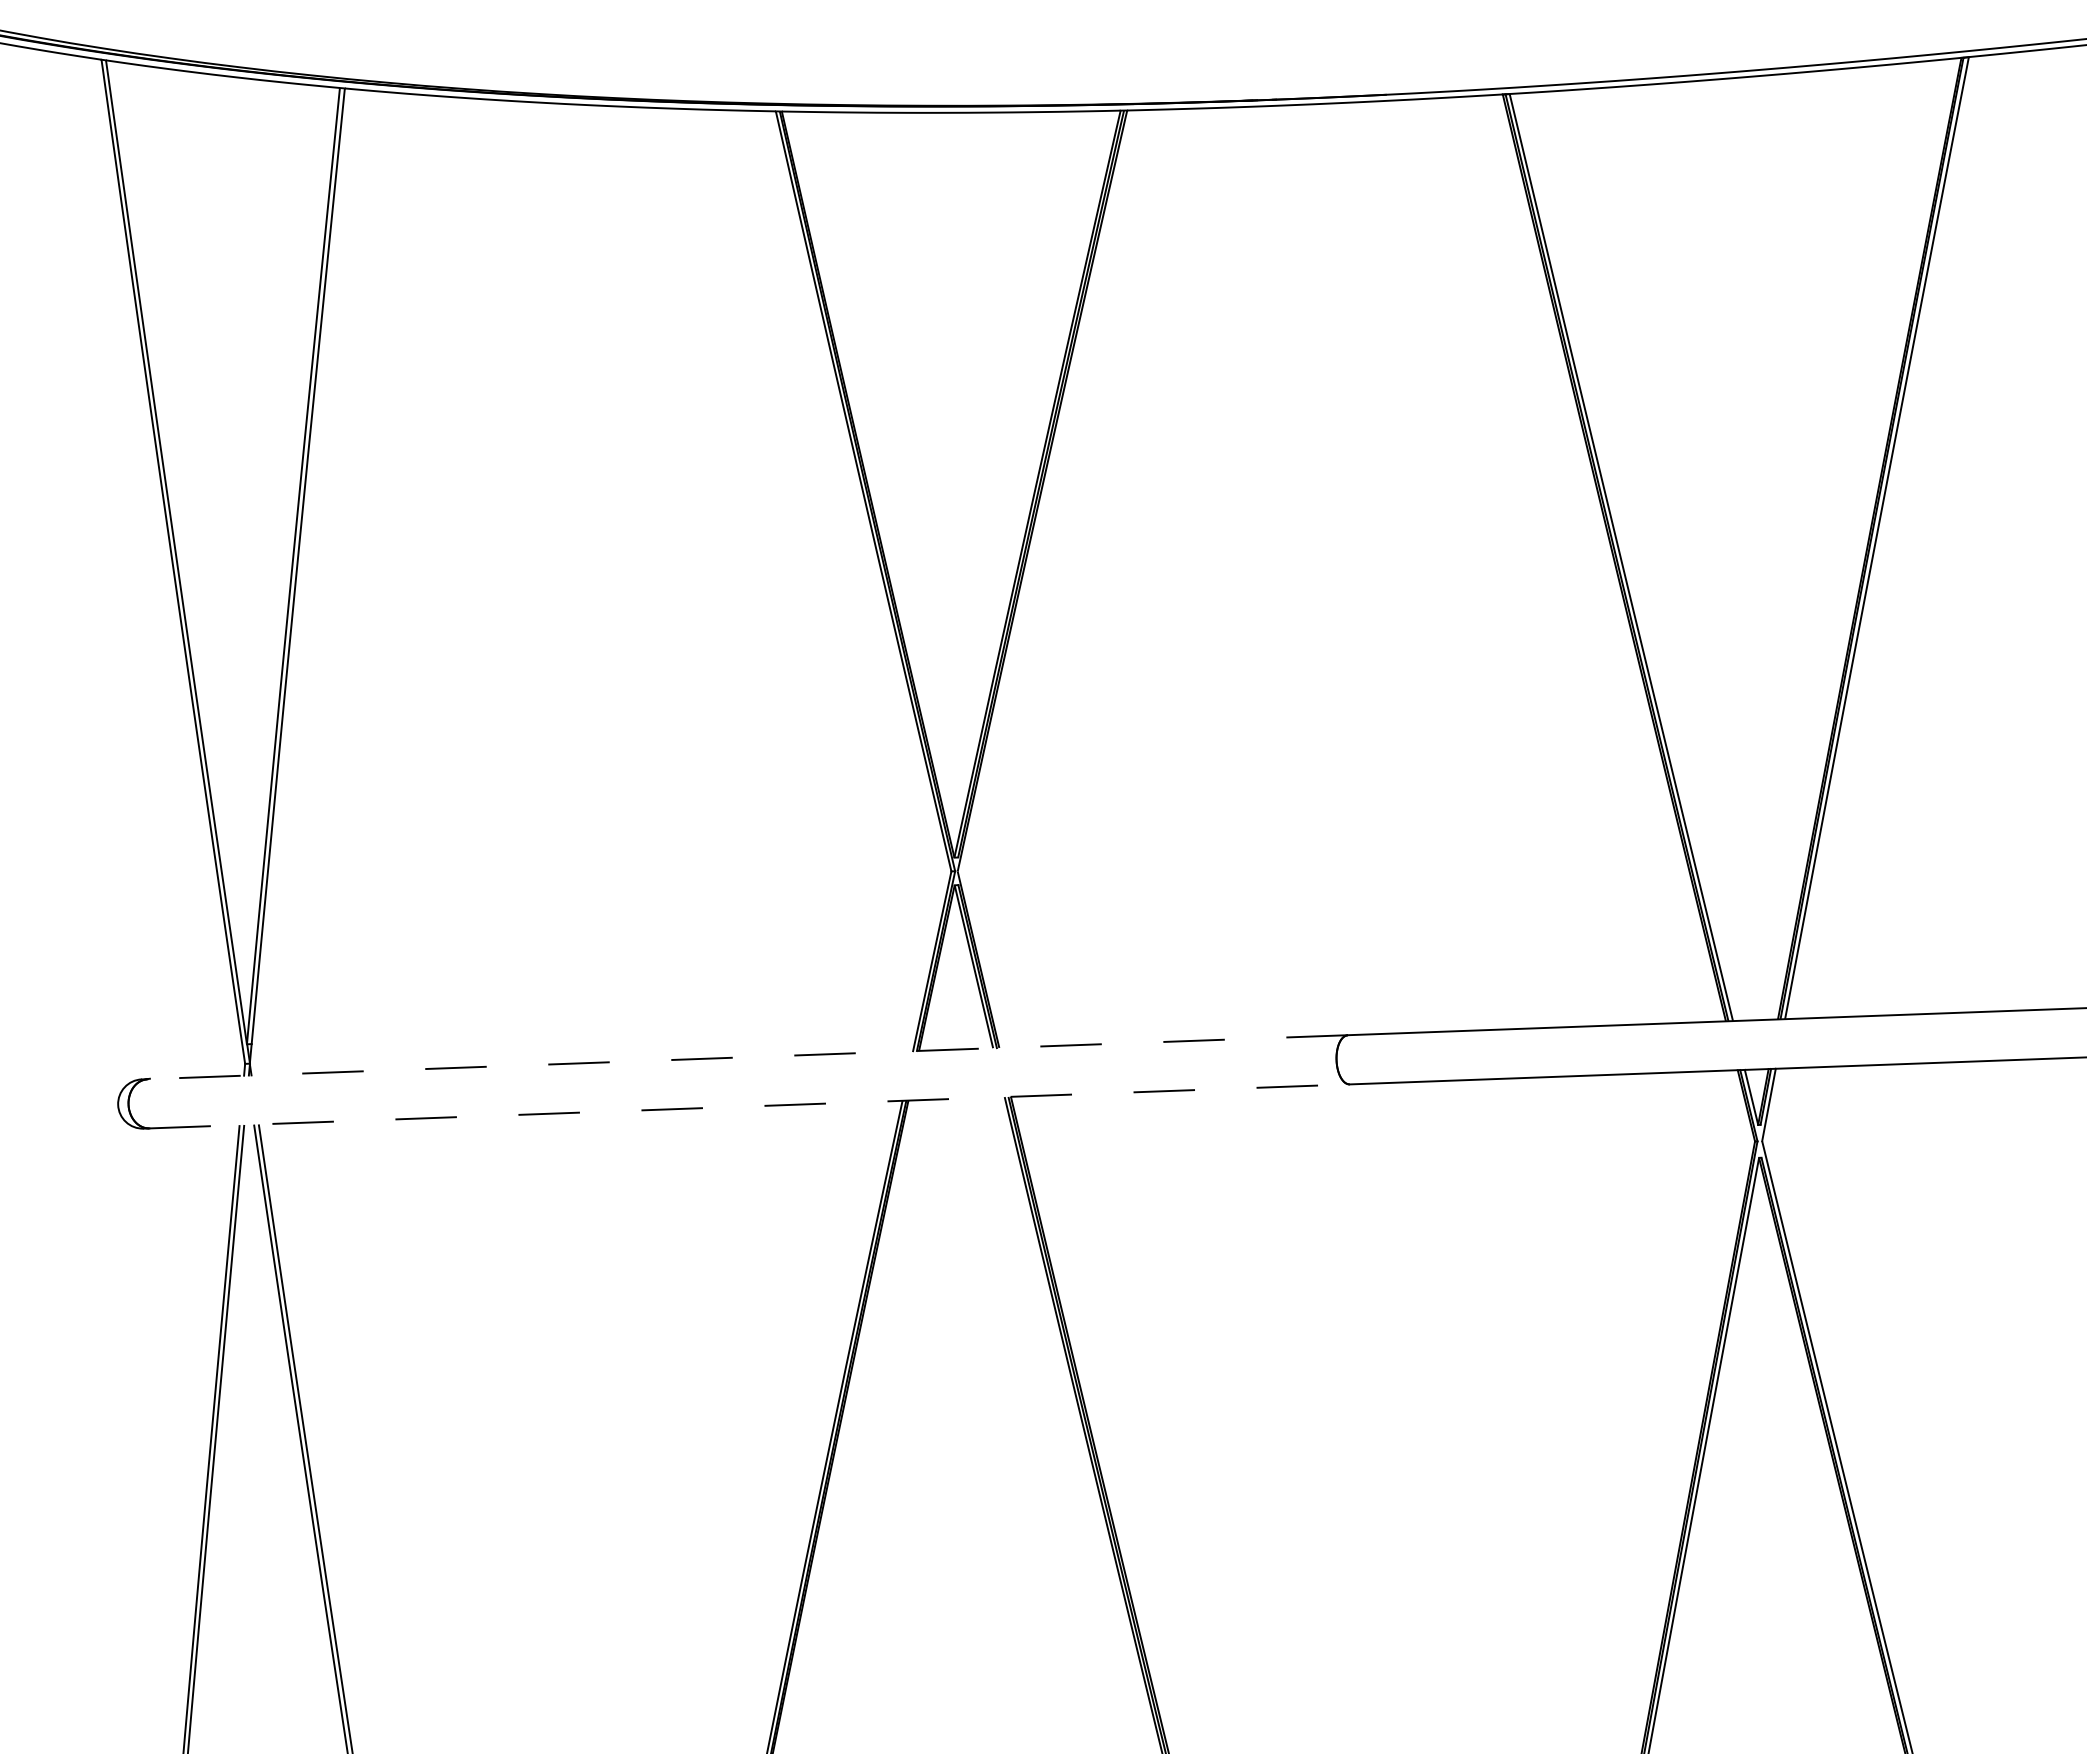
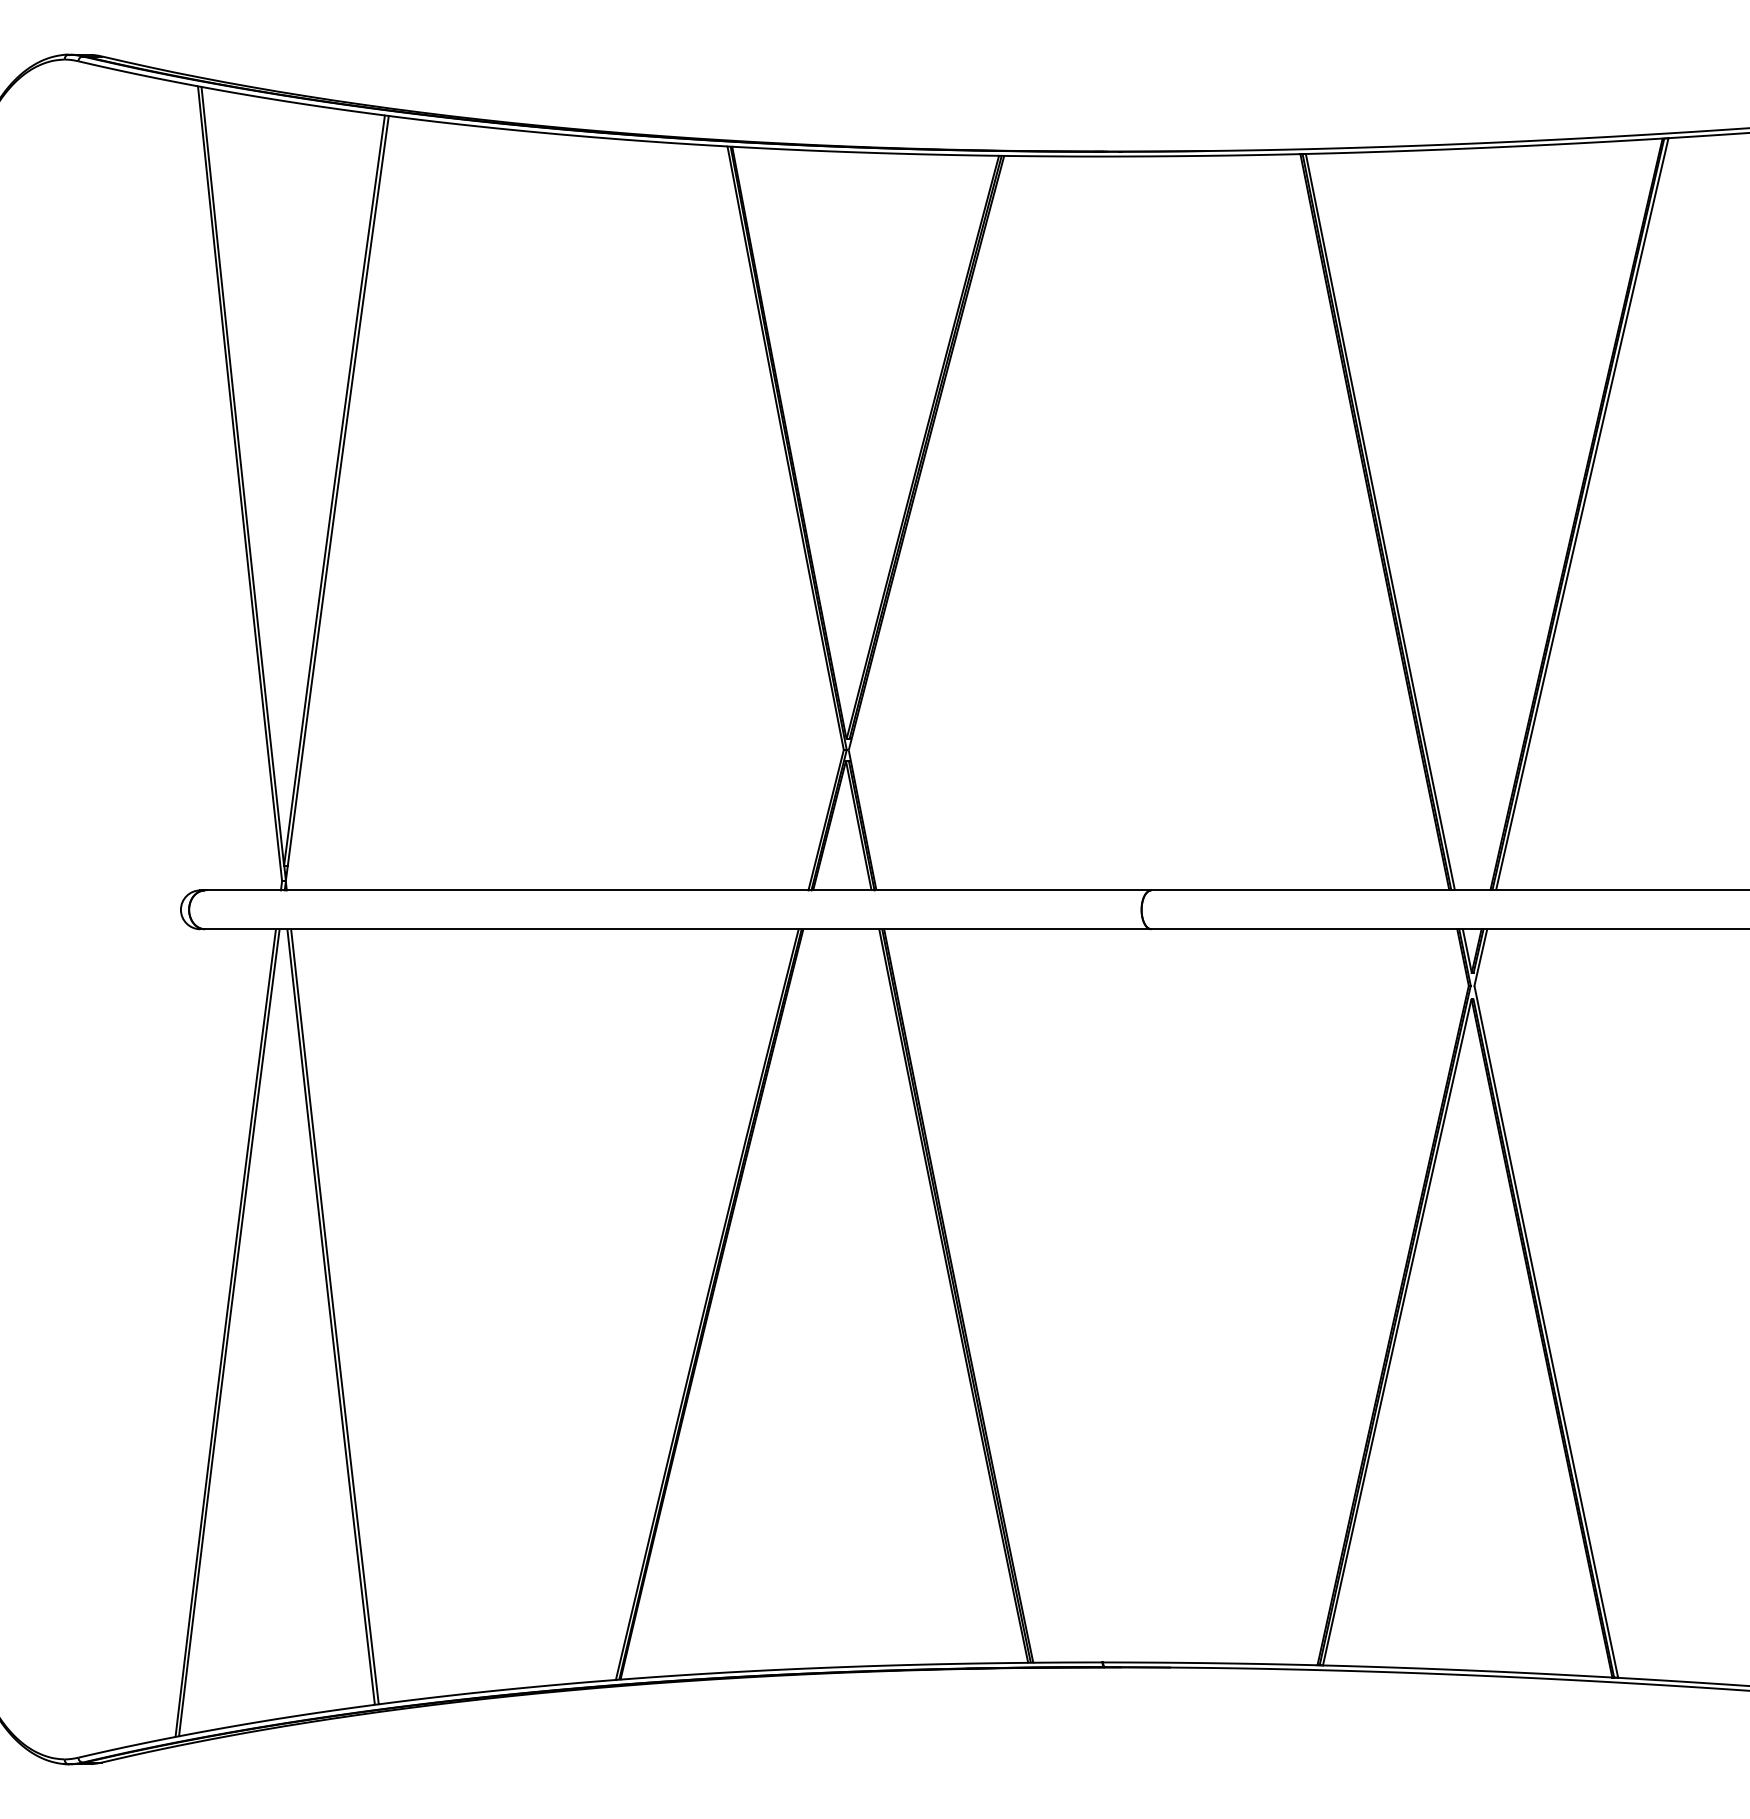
line: (747, 1057) -> (677, 890), dashed -> solid
line: (750, 1106) -> (678, 929), dashed -> solid

